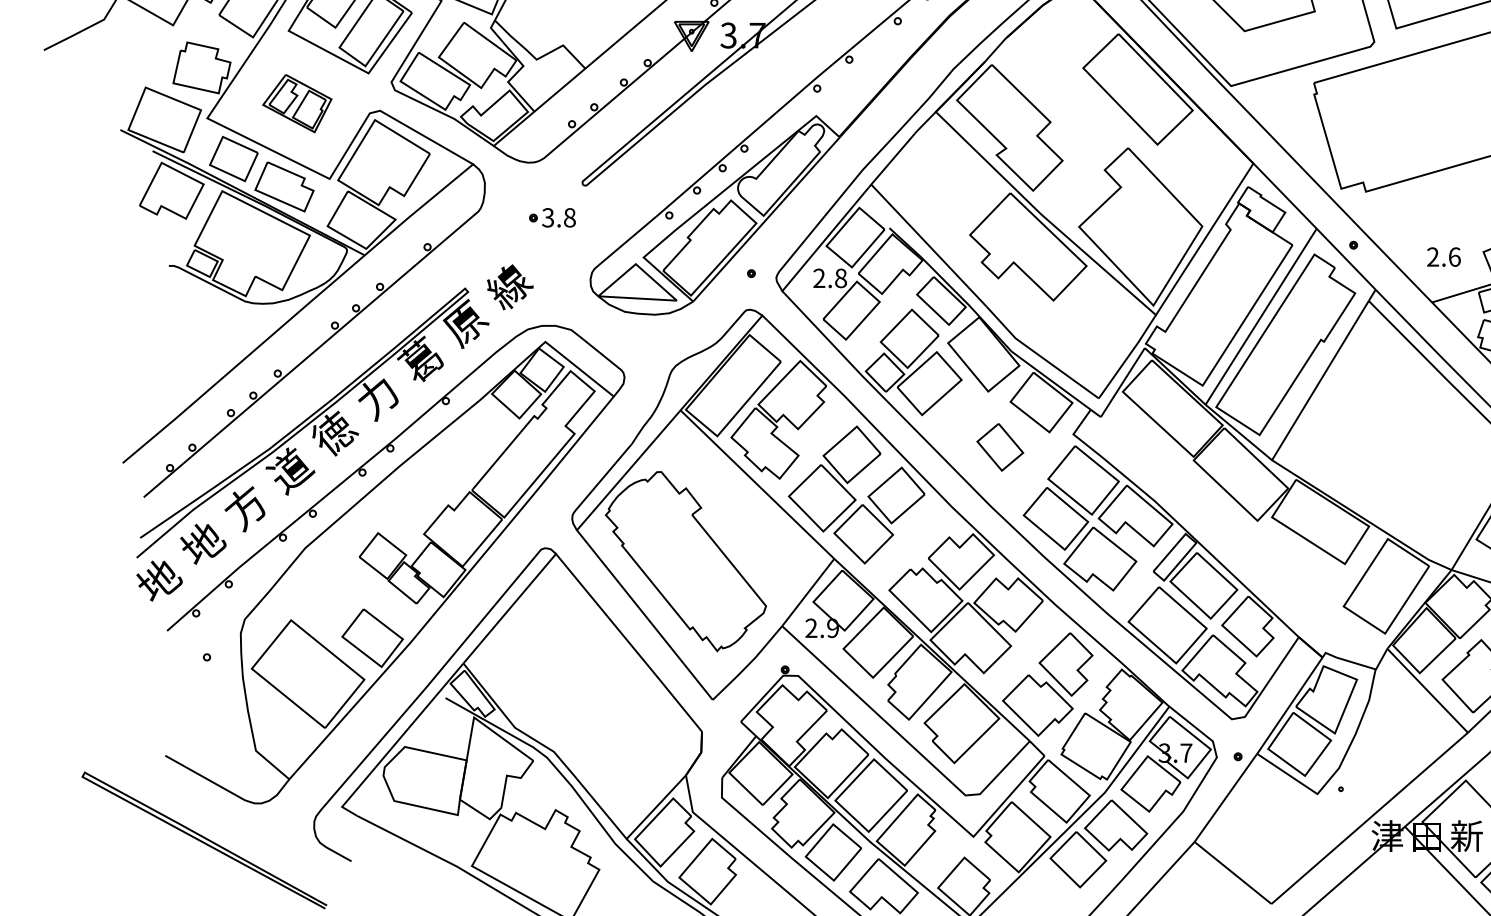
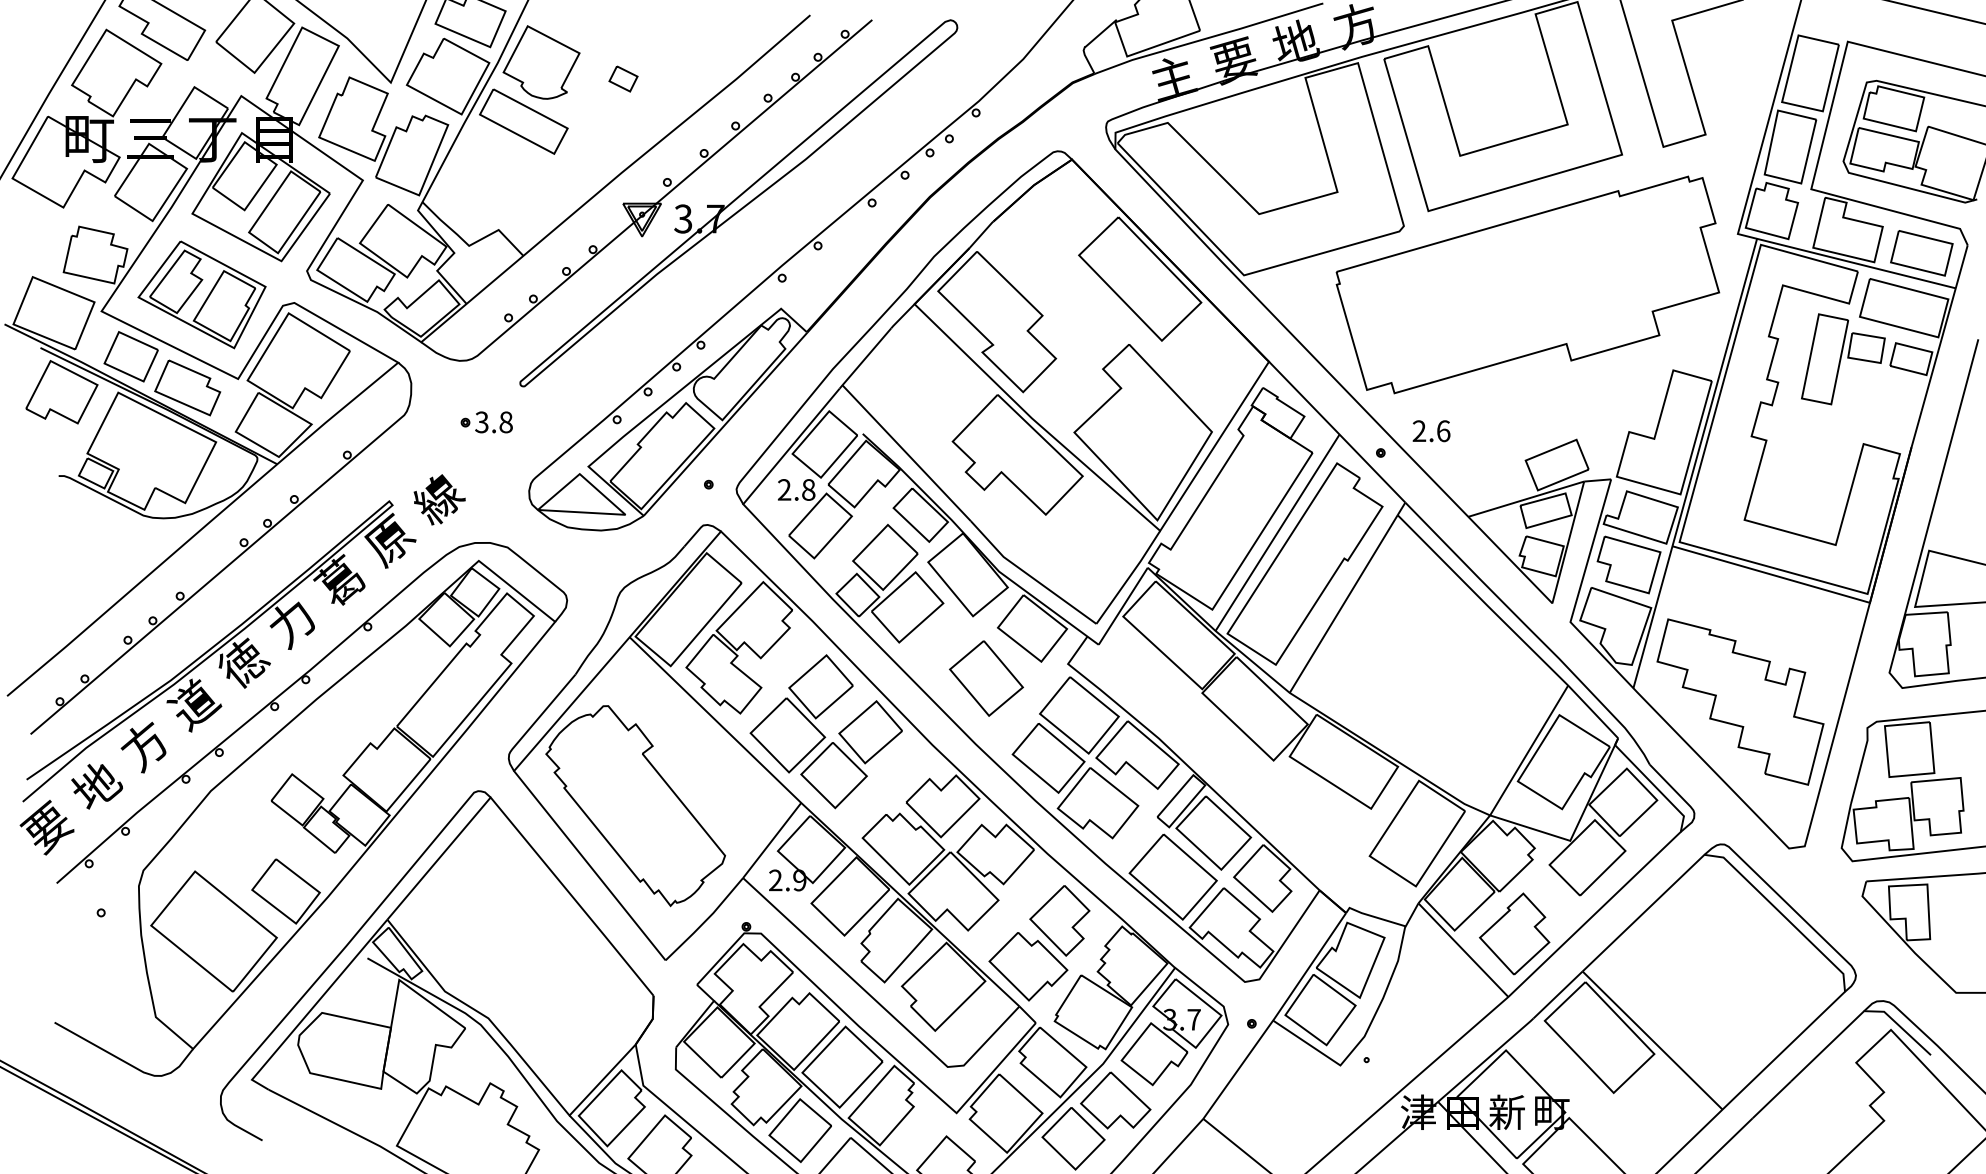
part: (296, 103) -> (201, 294), size x1.67
text: (1443, 257) -> (1431, 431), moved
part: (1000, 447) -> (986, 678), size x1.43
text: (157, 580) -> (46, 827), 地 -> 要

